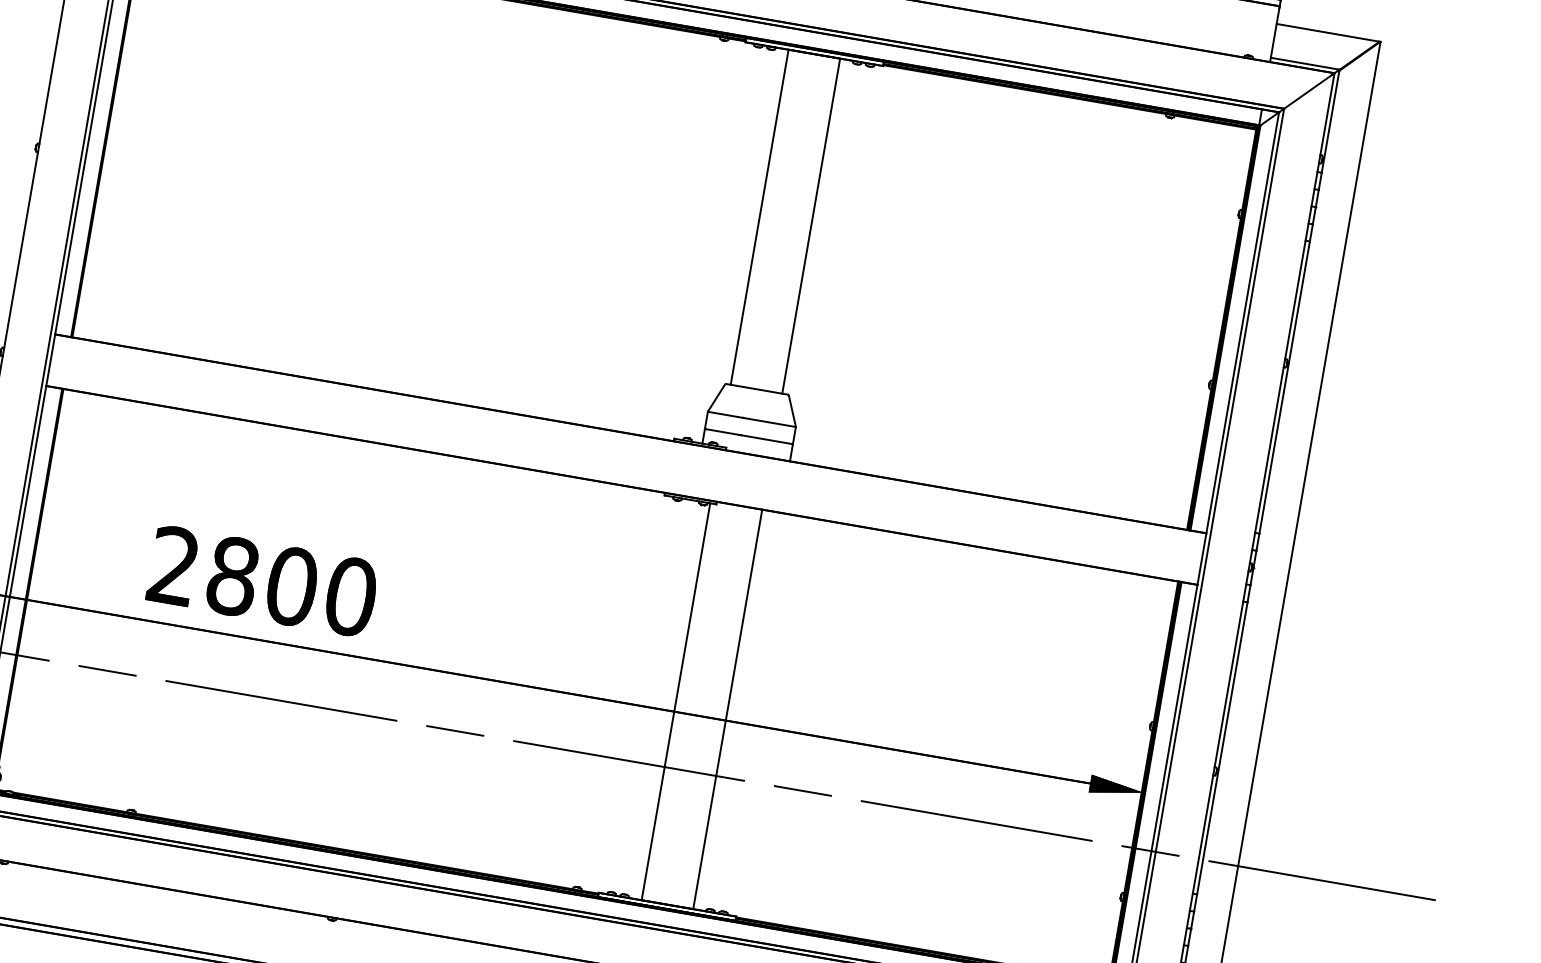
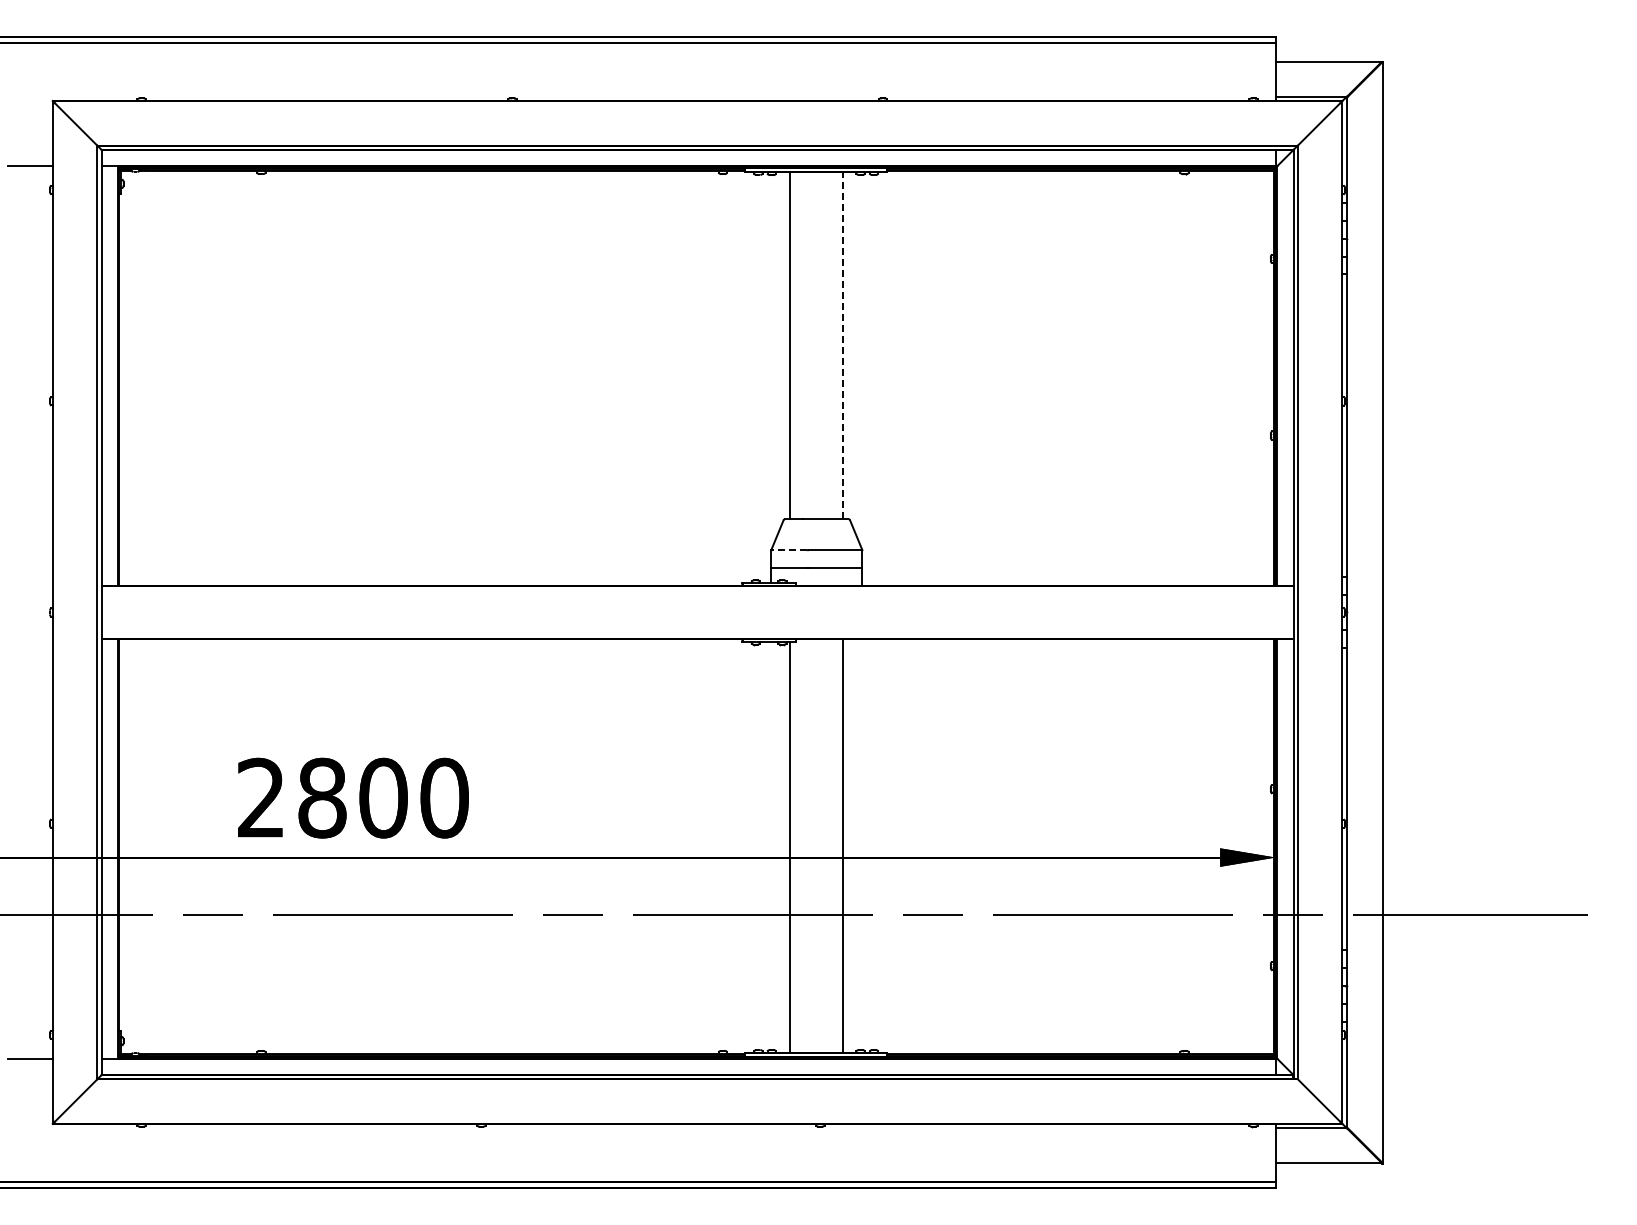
line: (810, 225) -> (842, 345), solid -> dashed
line: (725, 415) -> (789, 550), solid -> dashed

